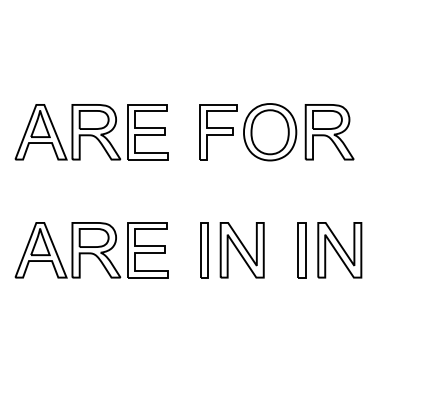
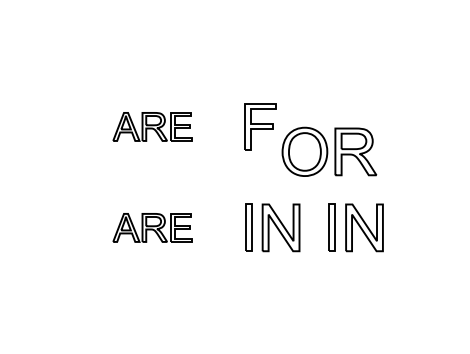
part: (91, 131) -> (152, 126), size x0.6
part: (298, 131) -> (329, 151), moved
part: (91, 249) -> (152, 227), size x0.6

